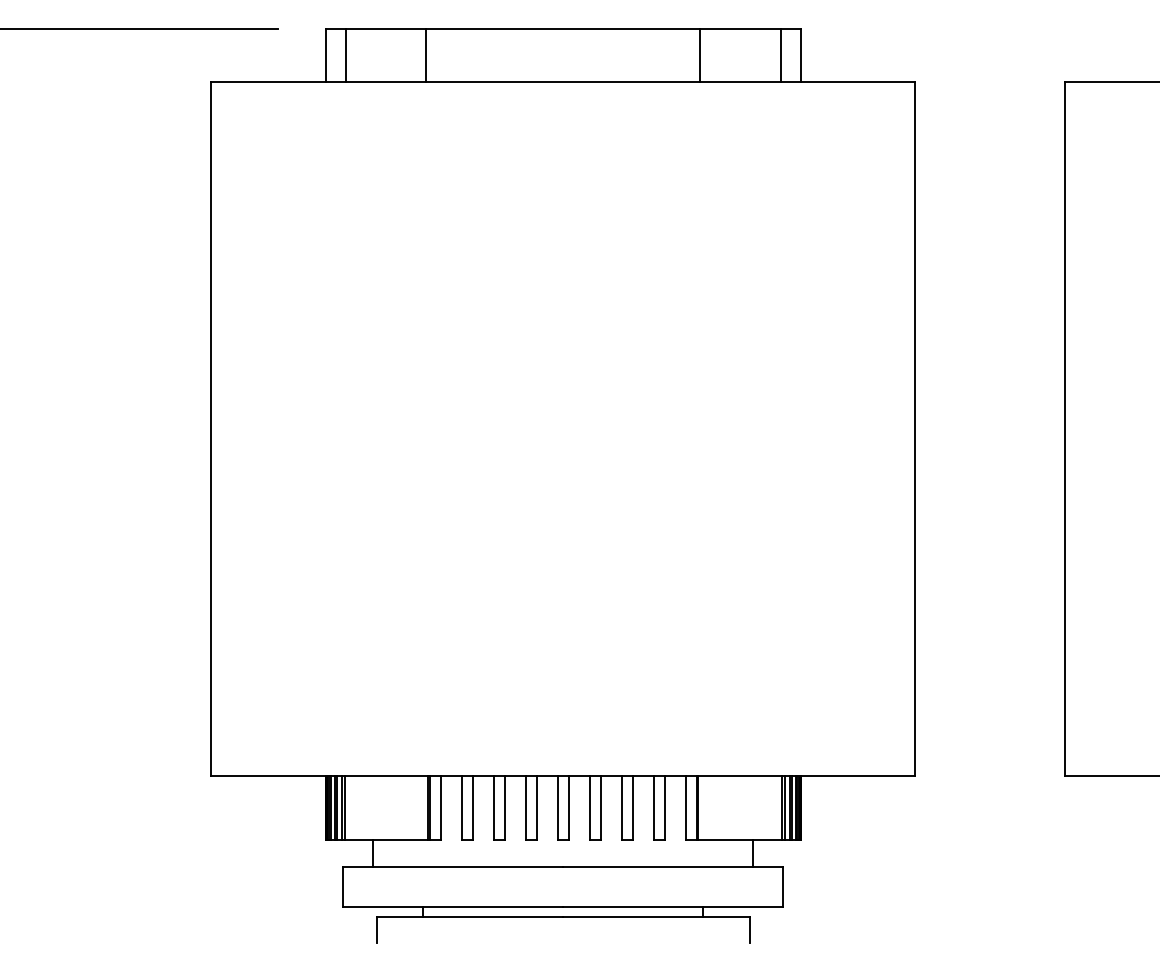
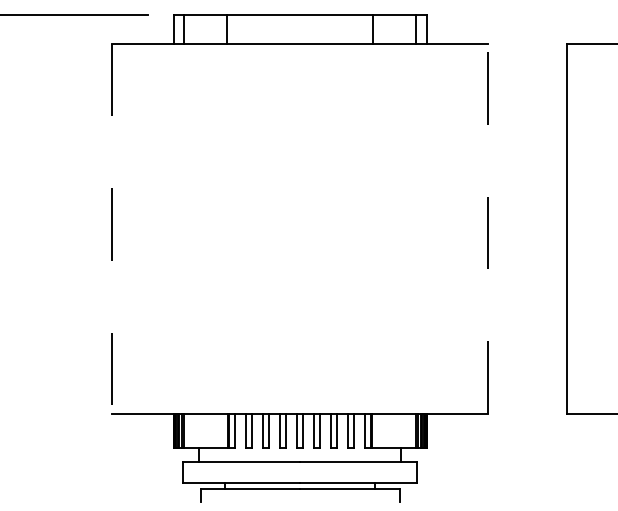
line: (211, 428) -> (112, 228), solid -> dashed
line: (914, 428) -> (487, 228), solid -> dashed

